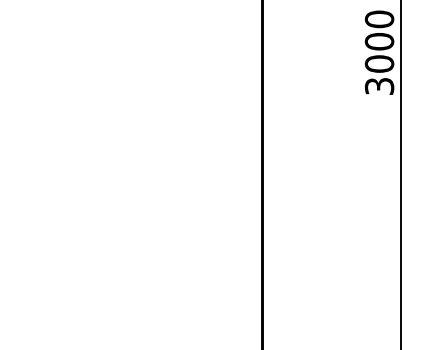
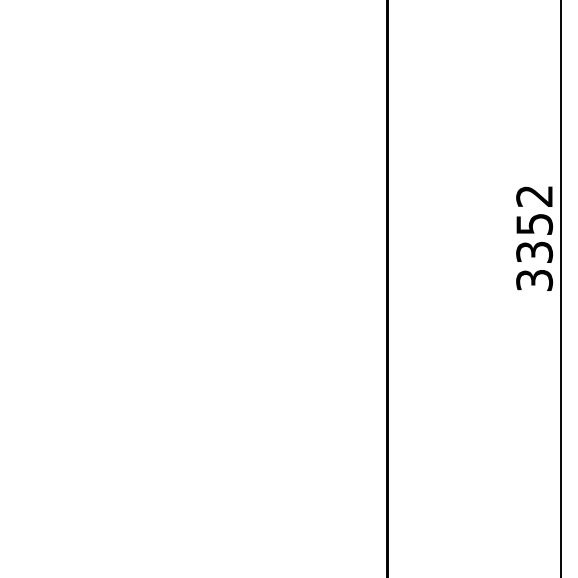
text: (379, 41) -> (534, 224), 3000 -> 3352

